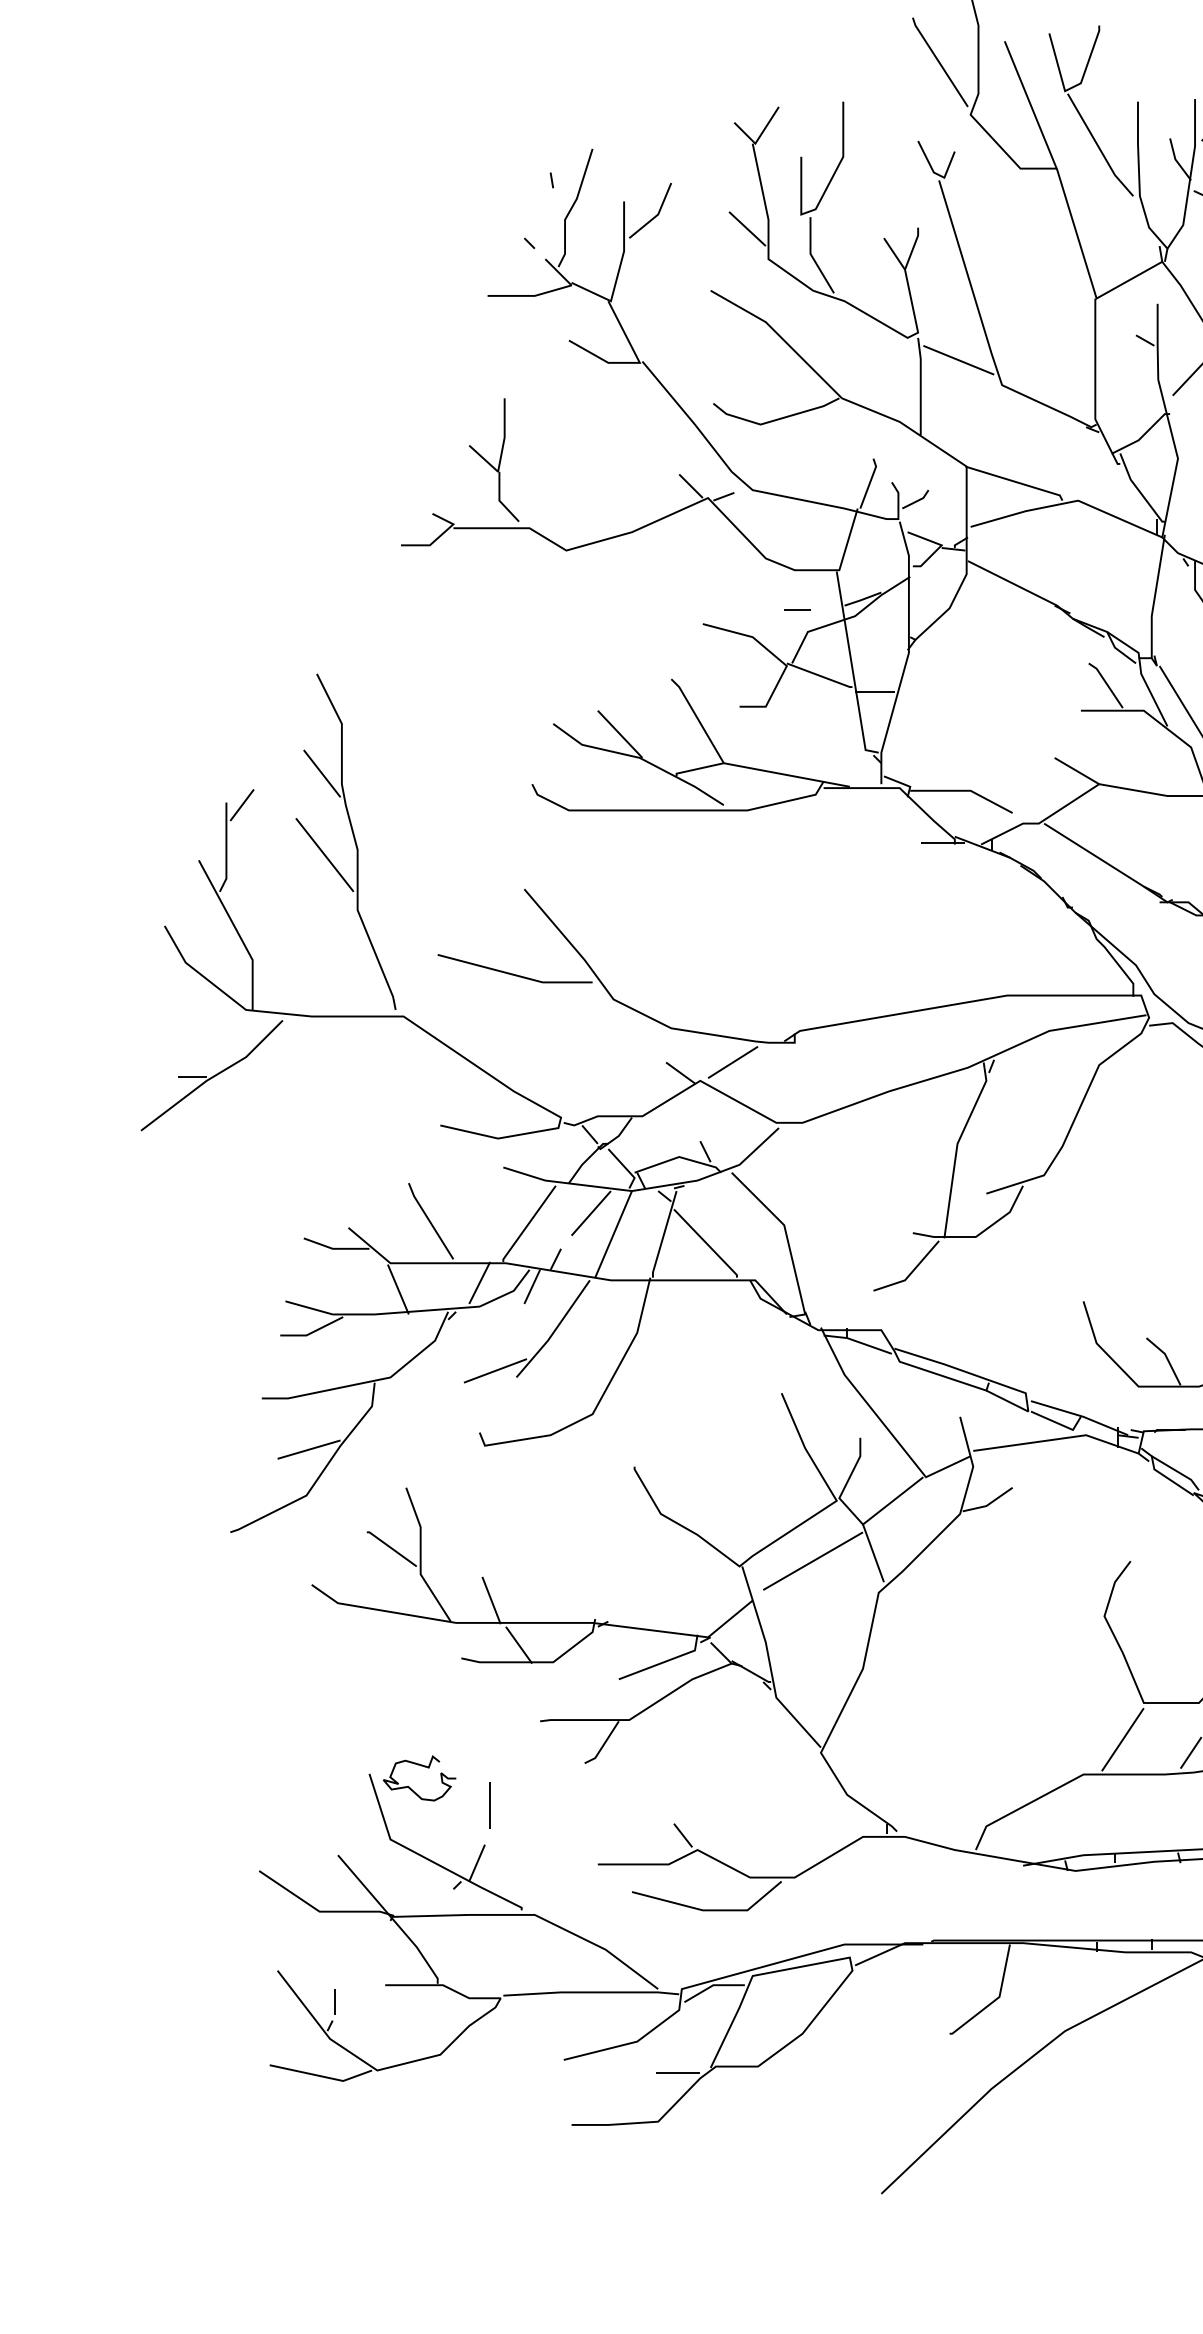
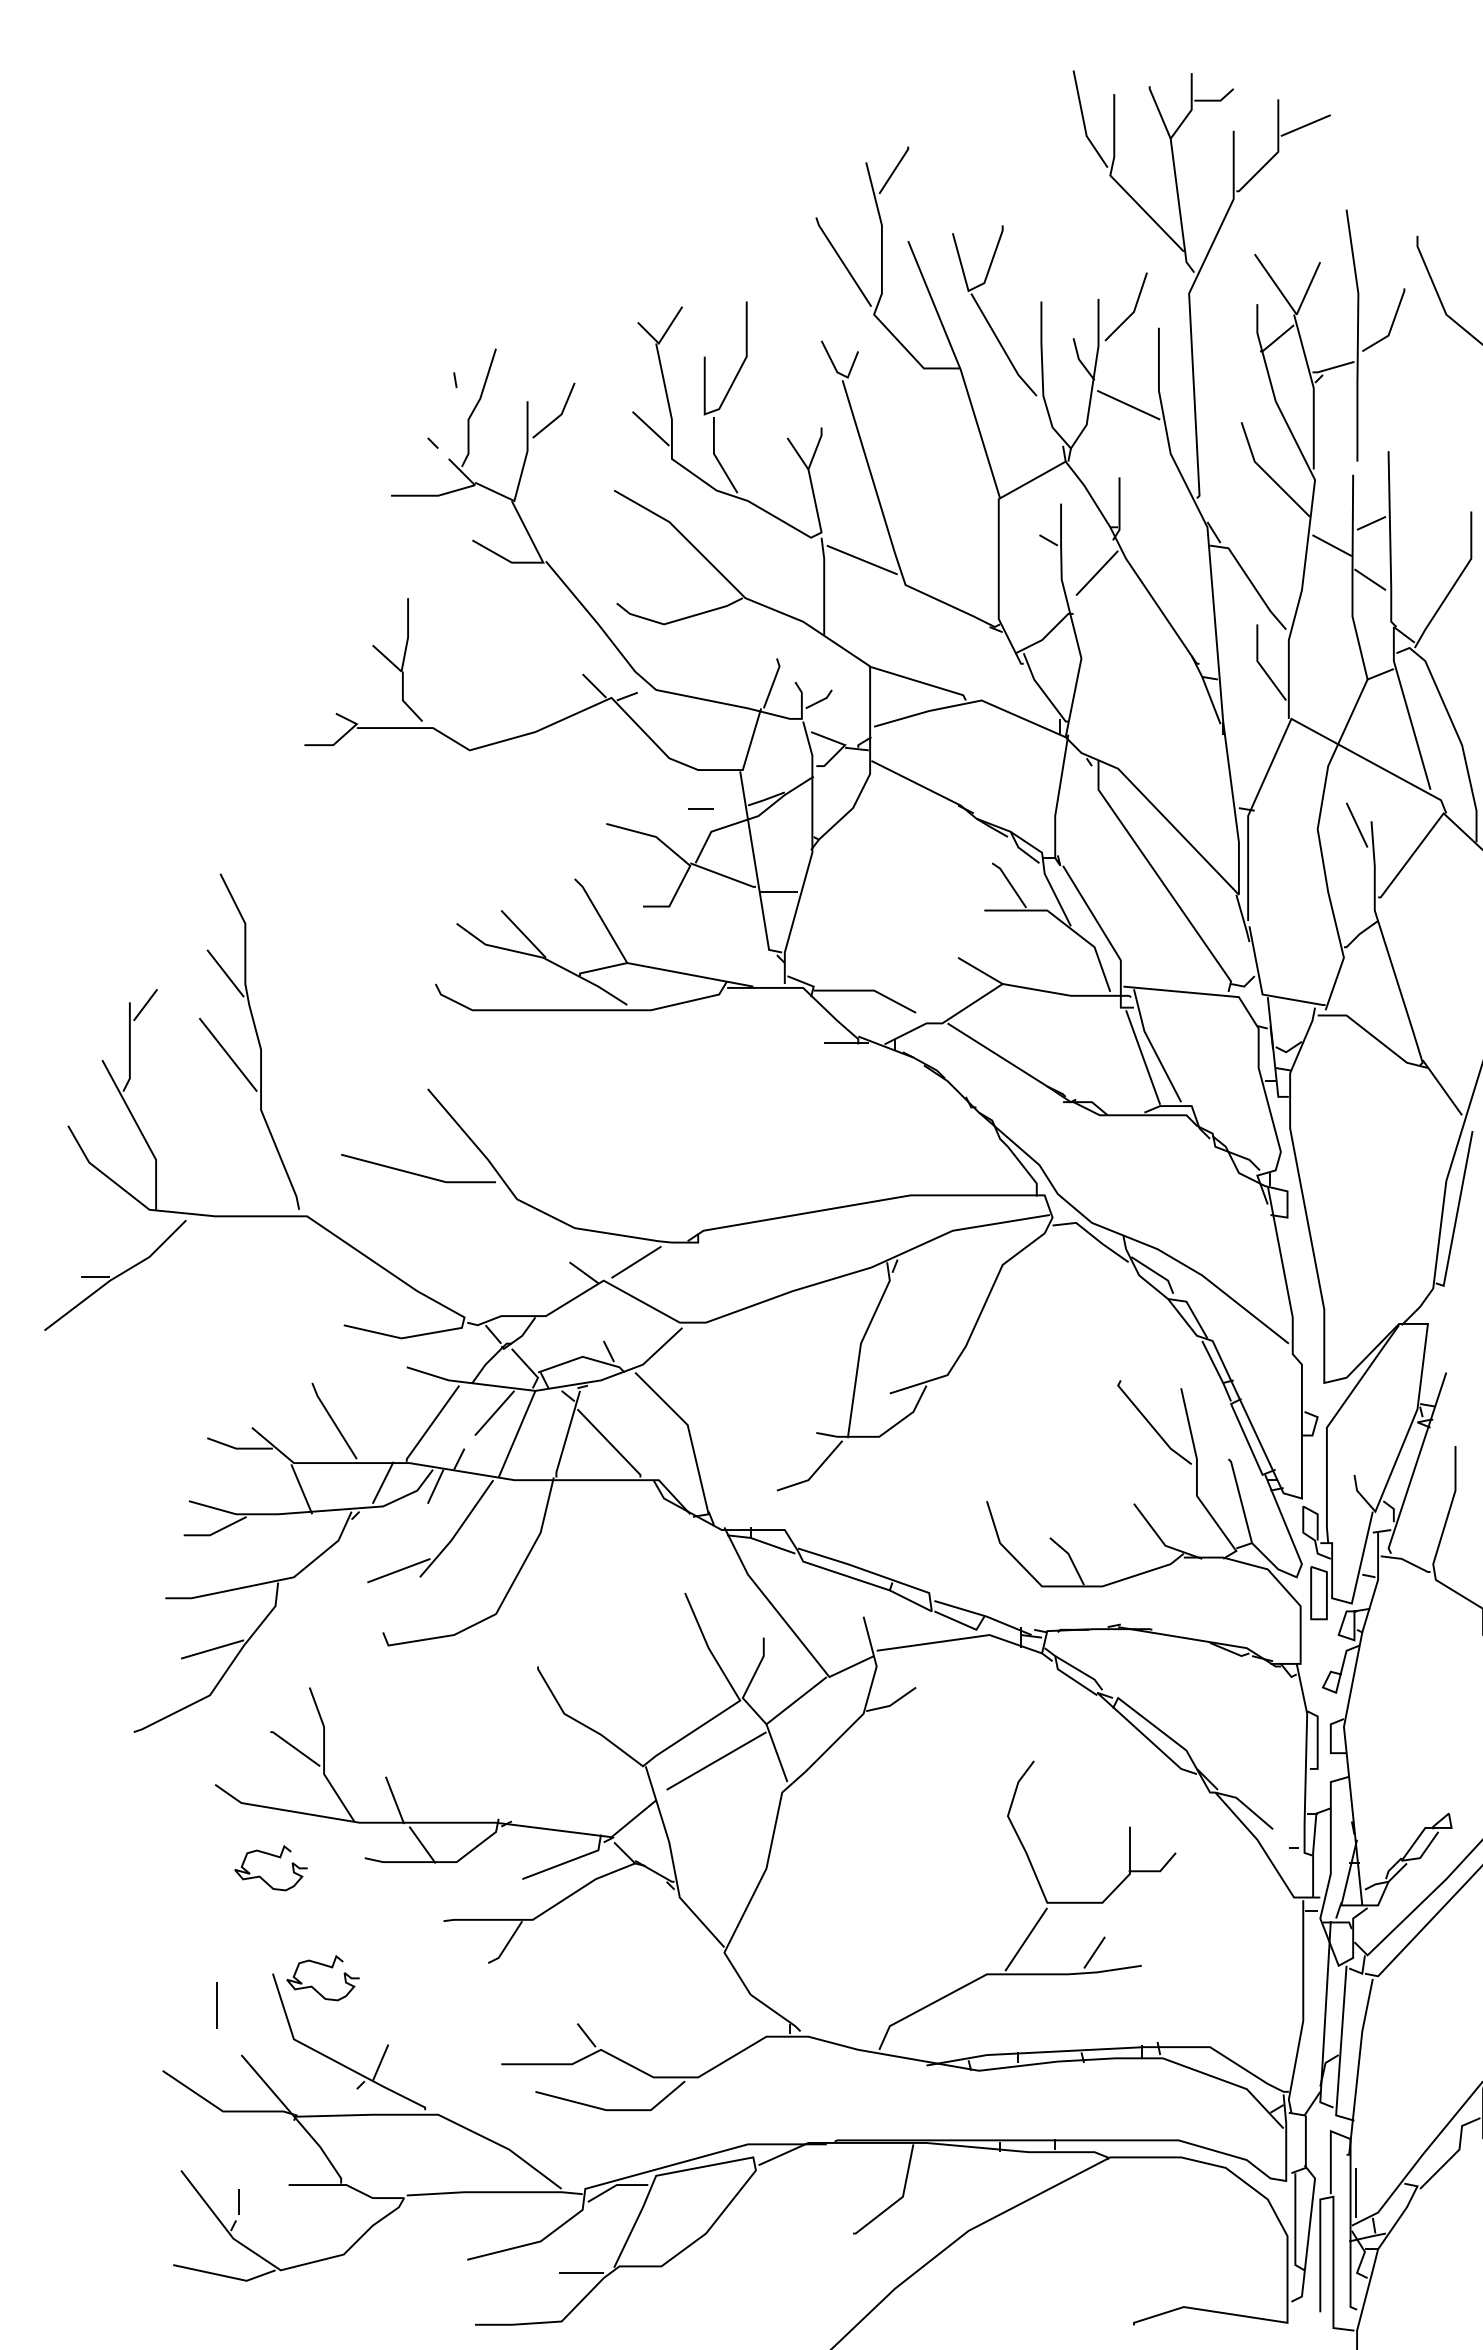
curve: (359, 1677) -> (262, 1877), added
line: (490, 1805) -> (216, 2005), moved

